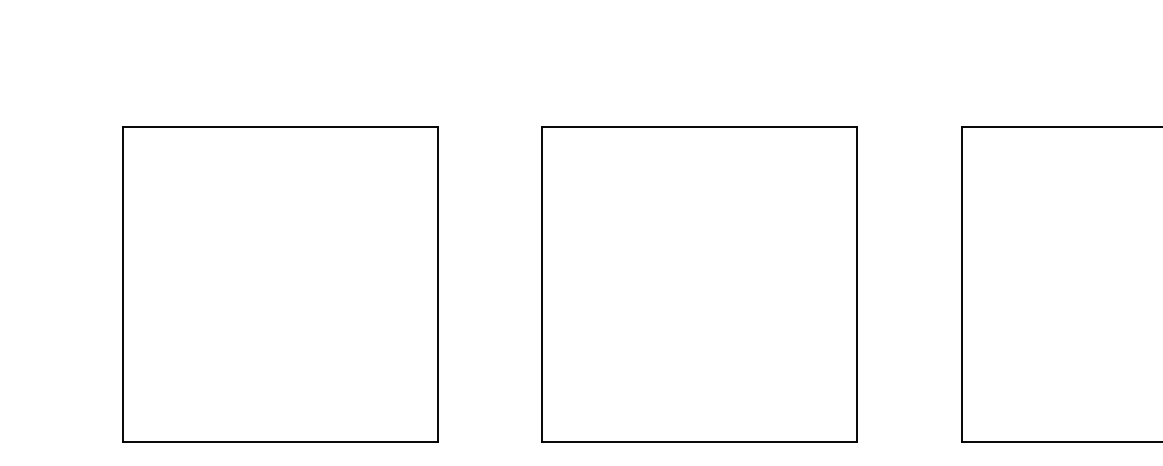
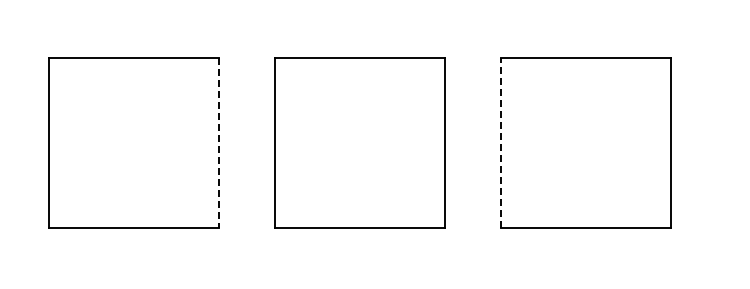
line: (437, 285) -> (218, 143), solid -> dashed
line: (962, 285) -> (501, 143), solid -> dashed

